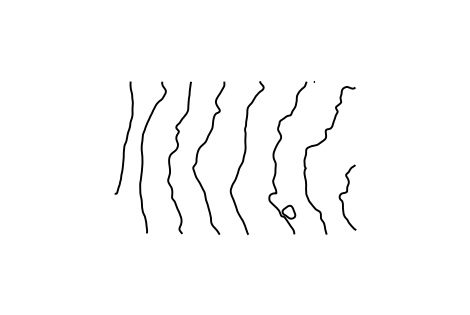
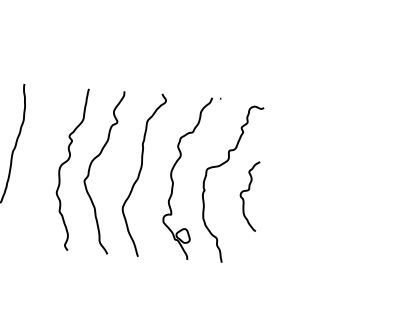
curve: (143, 157) -> (32, 166), removed
curve: (346, 193) -> (248, 191), moved

